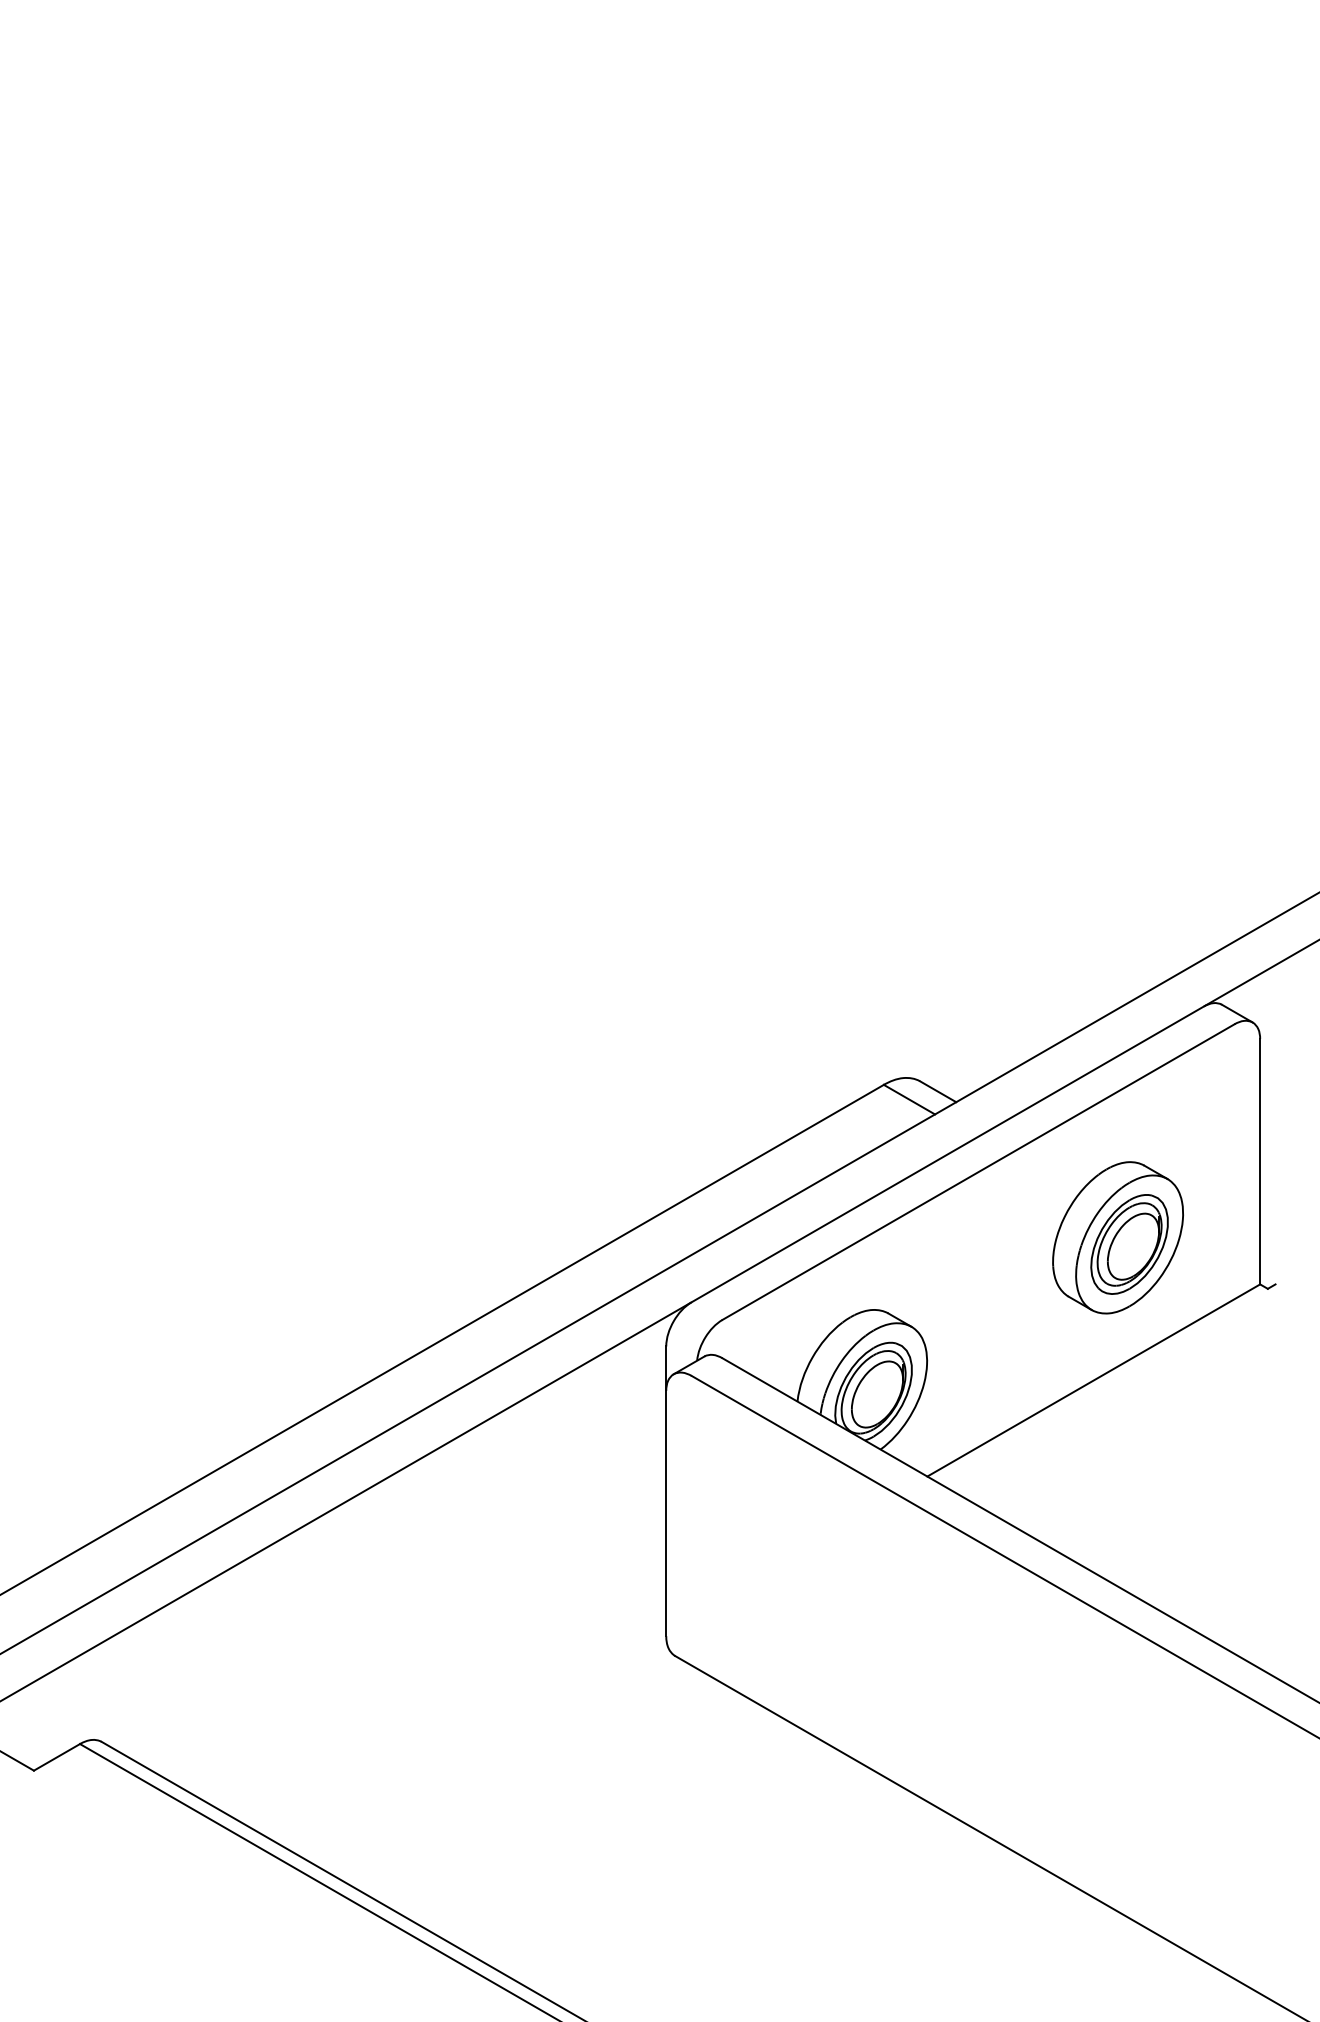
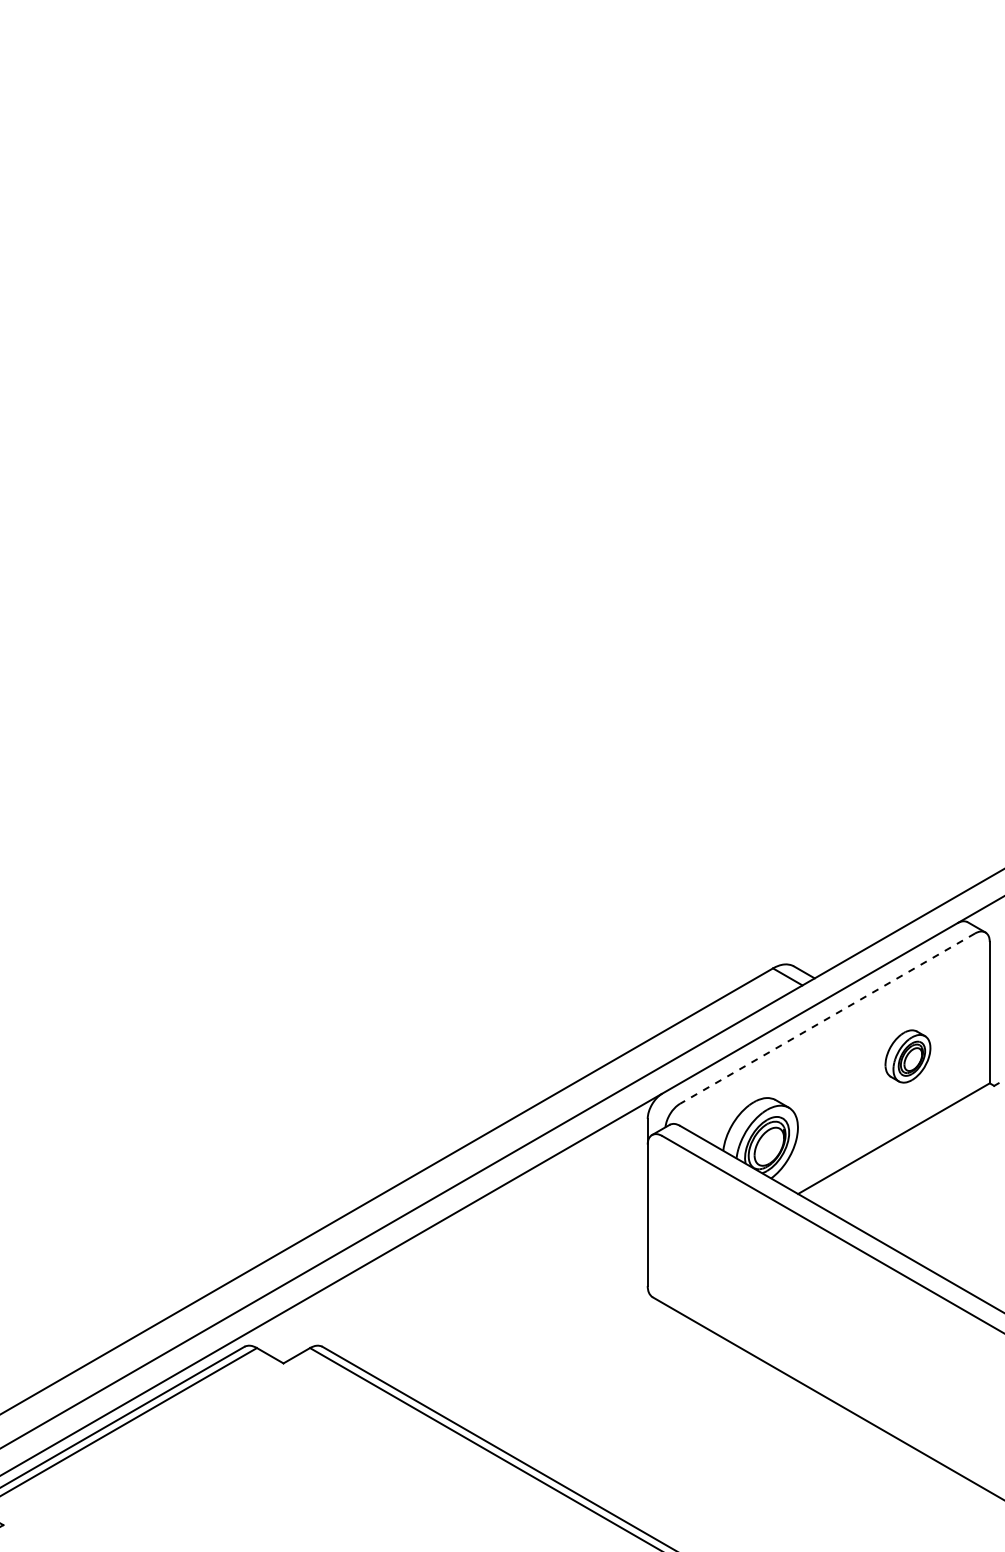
line: (978, 1171) -> (827, 1018), solid -> dashed
part: (1117, 1237) -> (907, 1056), size x0.6

